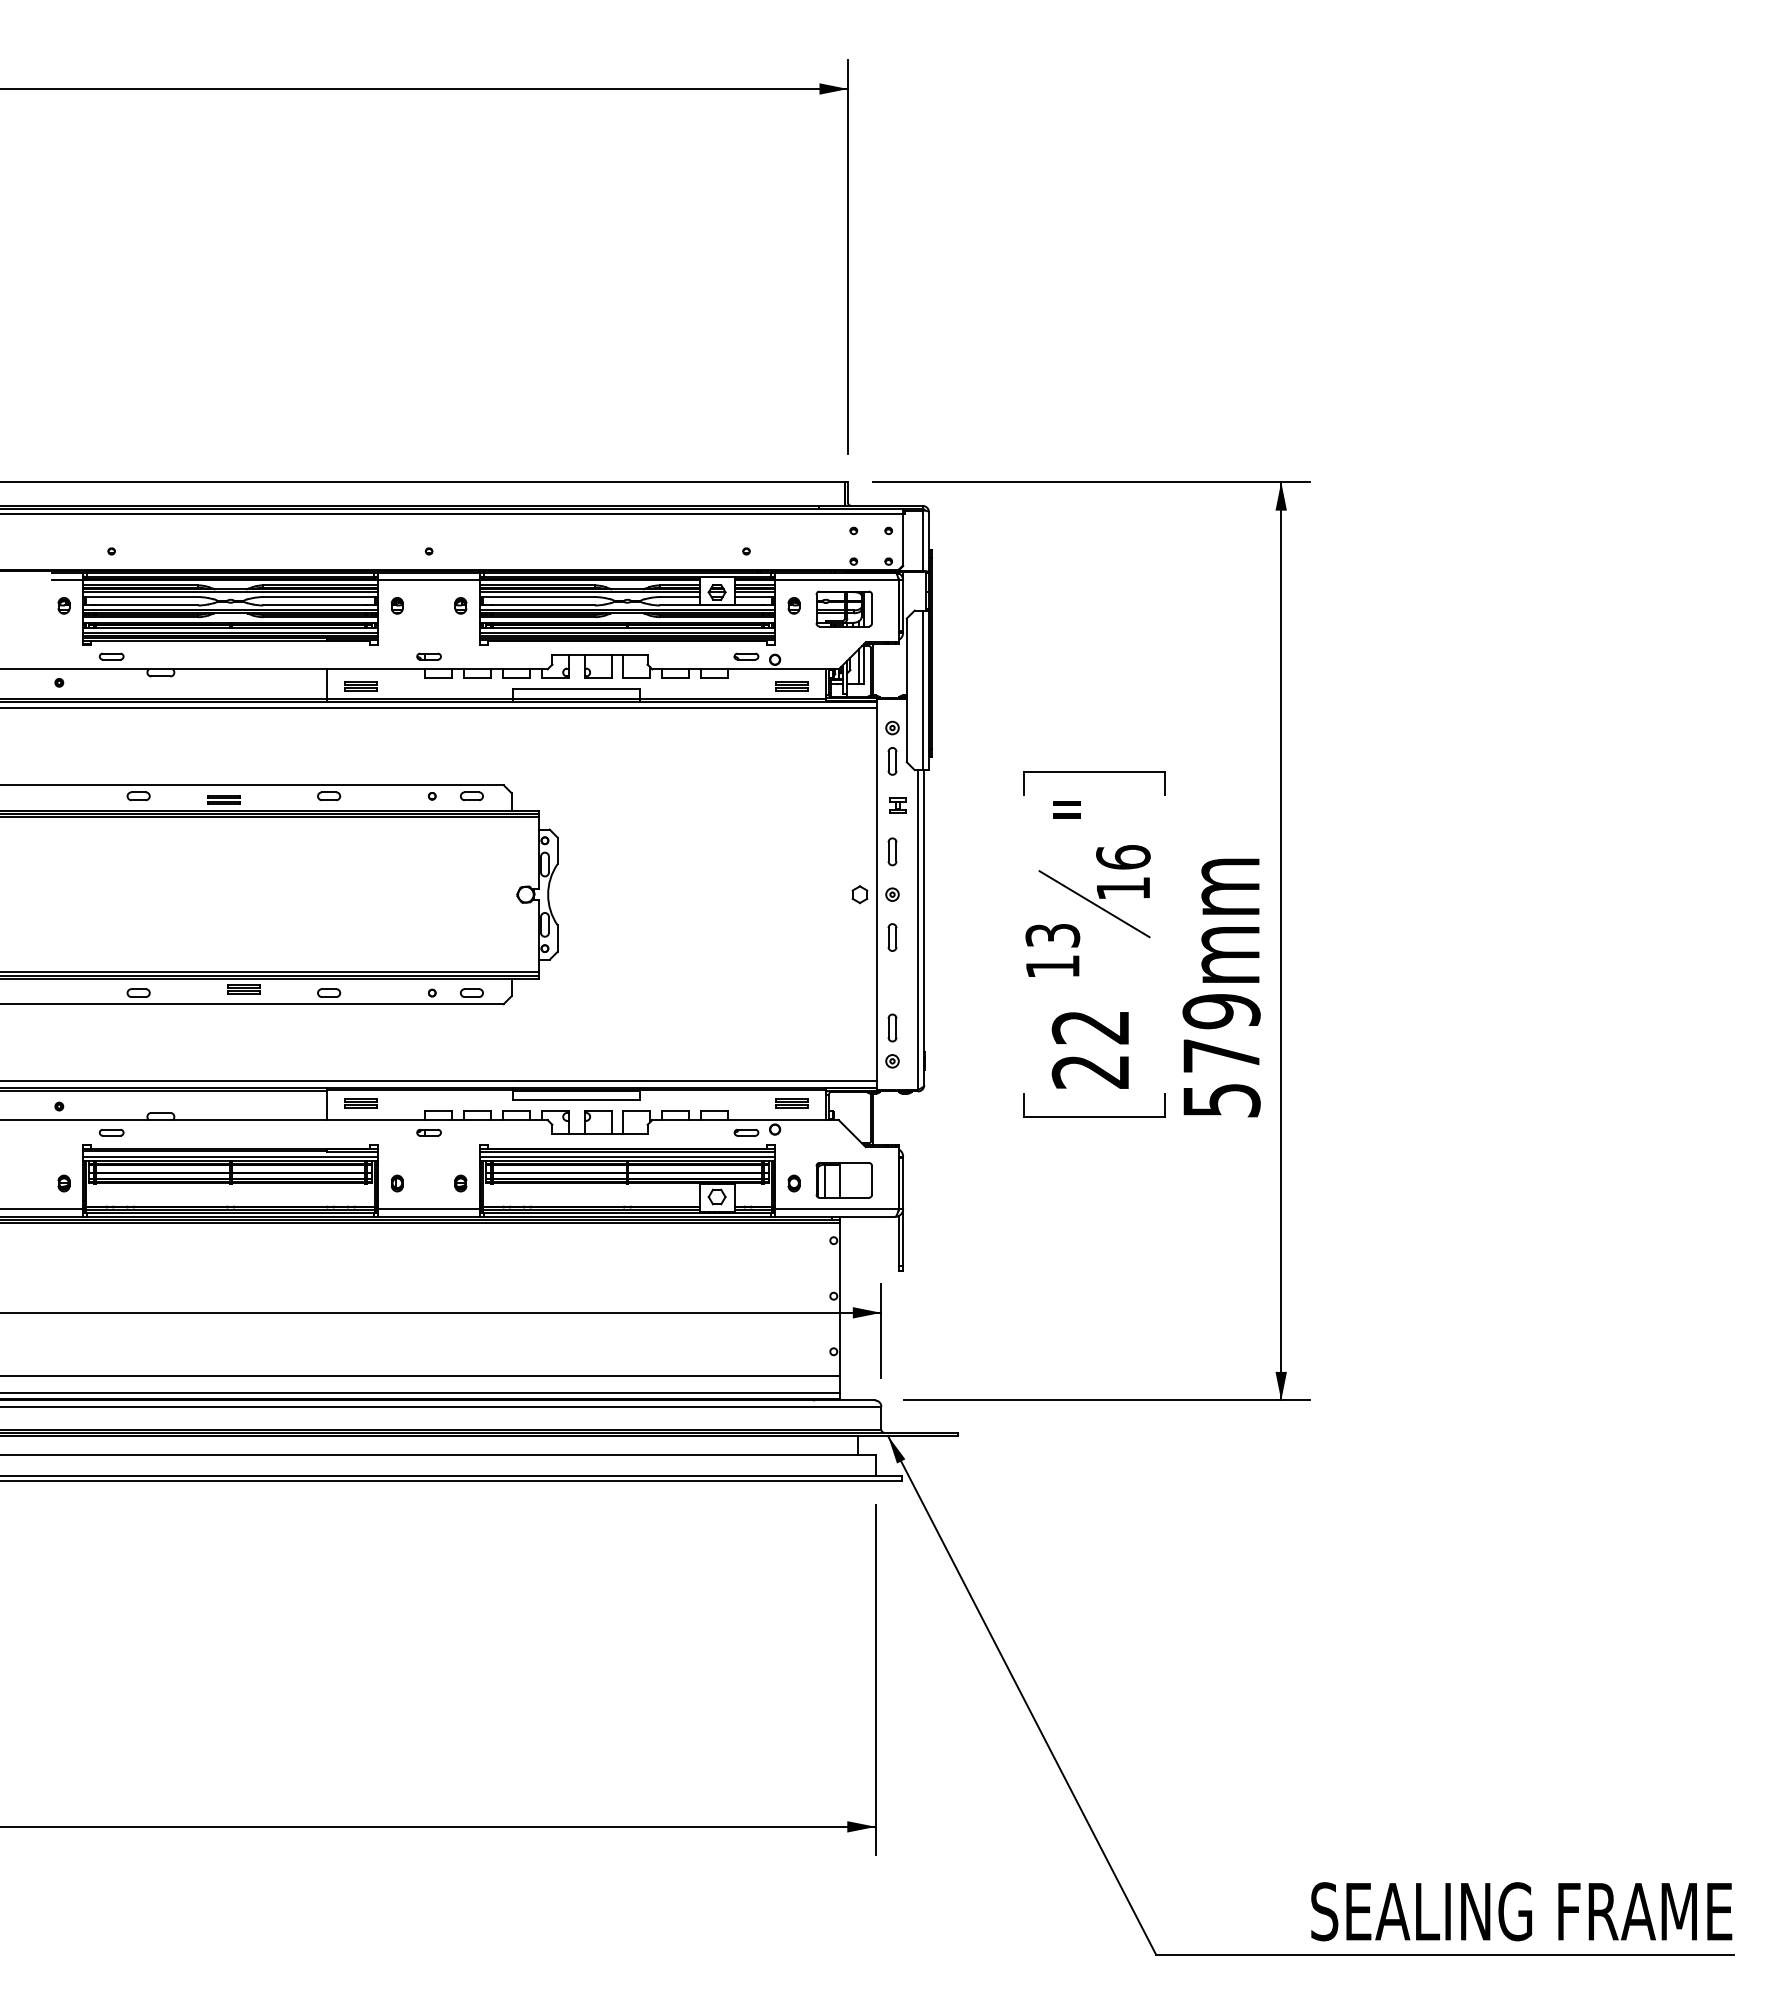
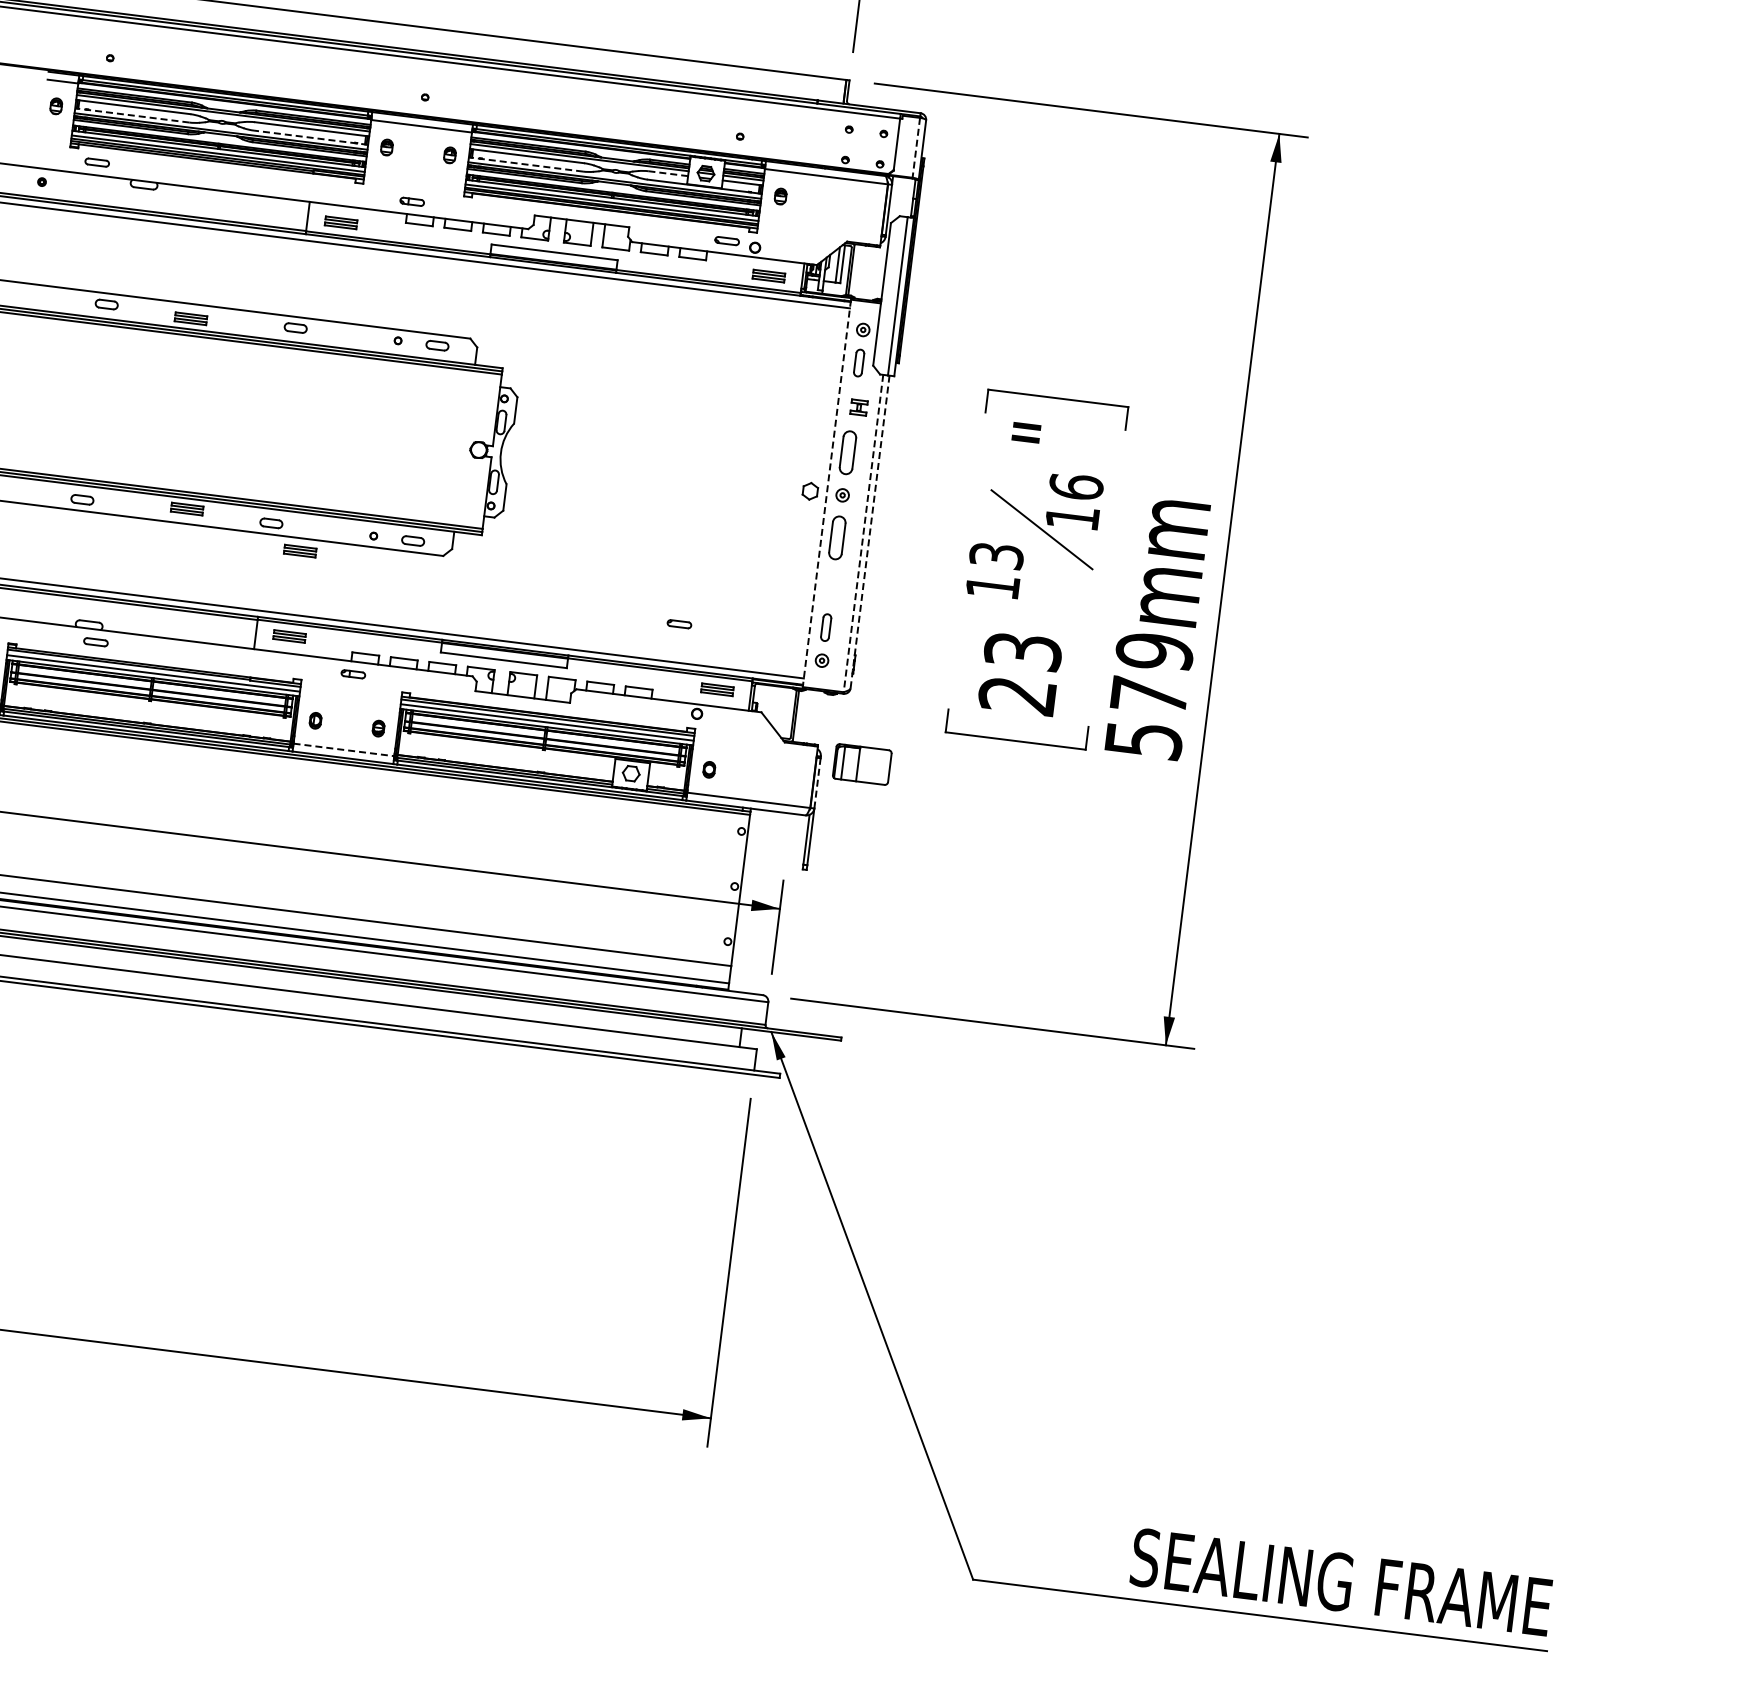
line: (922, 541) -> (916, 148), solid -> dashed
line: (679, 597) -> (668, 174), solid -> dashed
line: (140, 605) -> (132, 115), solid -> dashed
line: (320, 605) -> (310, 137), solid -> dashed
line: (536, 605) -> (525, 164), solid -> dashed
part: (843, 608) -> (829, 205), removed
part: (892, 851) -> (847, 452), size x1.6
line: (876, 895) -> (826, 494), solid -> dashed
line: (924, 927) -> (870, 531), solid -> dashed
line: (917, 930) -> (863, 533), solid -> dashed
part: (892, 937) -> (837, 537), size x1.6
part: (360, 1017) -> (299, 551), added
text: (1091, 1027) -> (1023, 651), 22 -> 23
part: (111, 1132) -> (95, 641), moved
part: (746, 1132) -> (679, 623), moved
part: (843, 1180) -> (861, 764), moved
line: (903, 1183) -> (817, 783), solid -> dashed
line: (429, 1208) -> (344, 749), solid -> dashed

